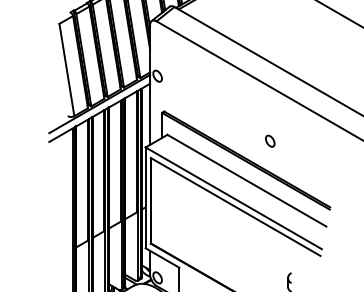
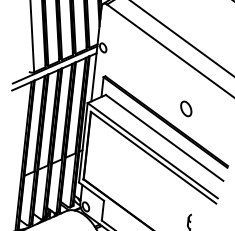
part: (270, 140) -> (186, 108), size x1.6

